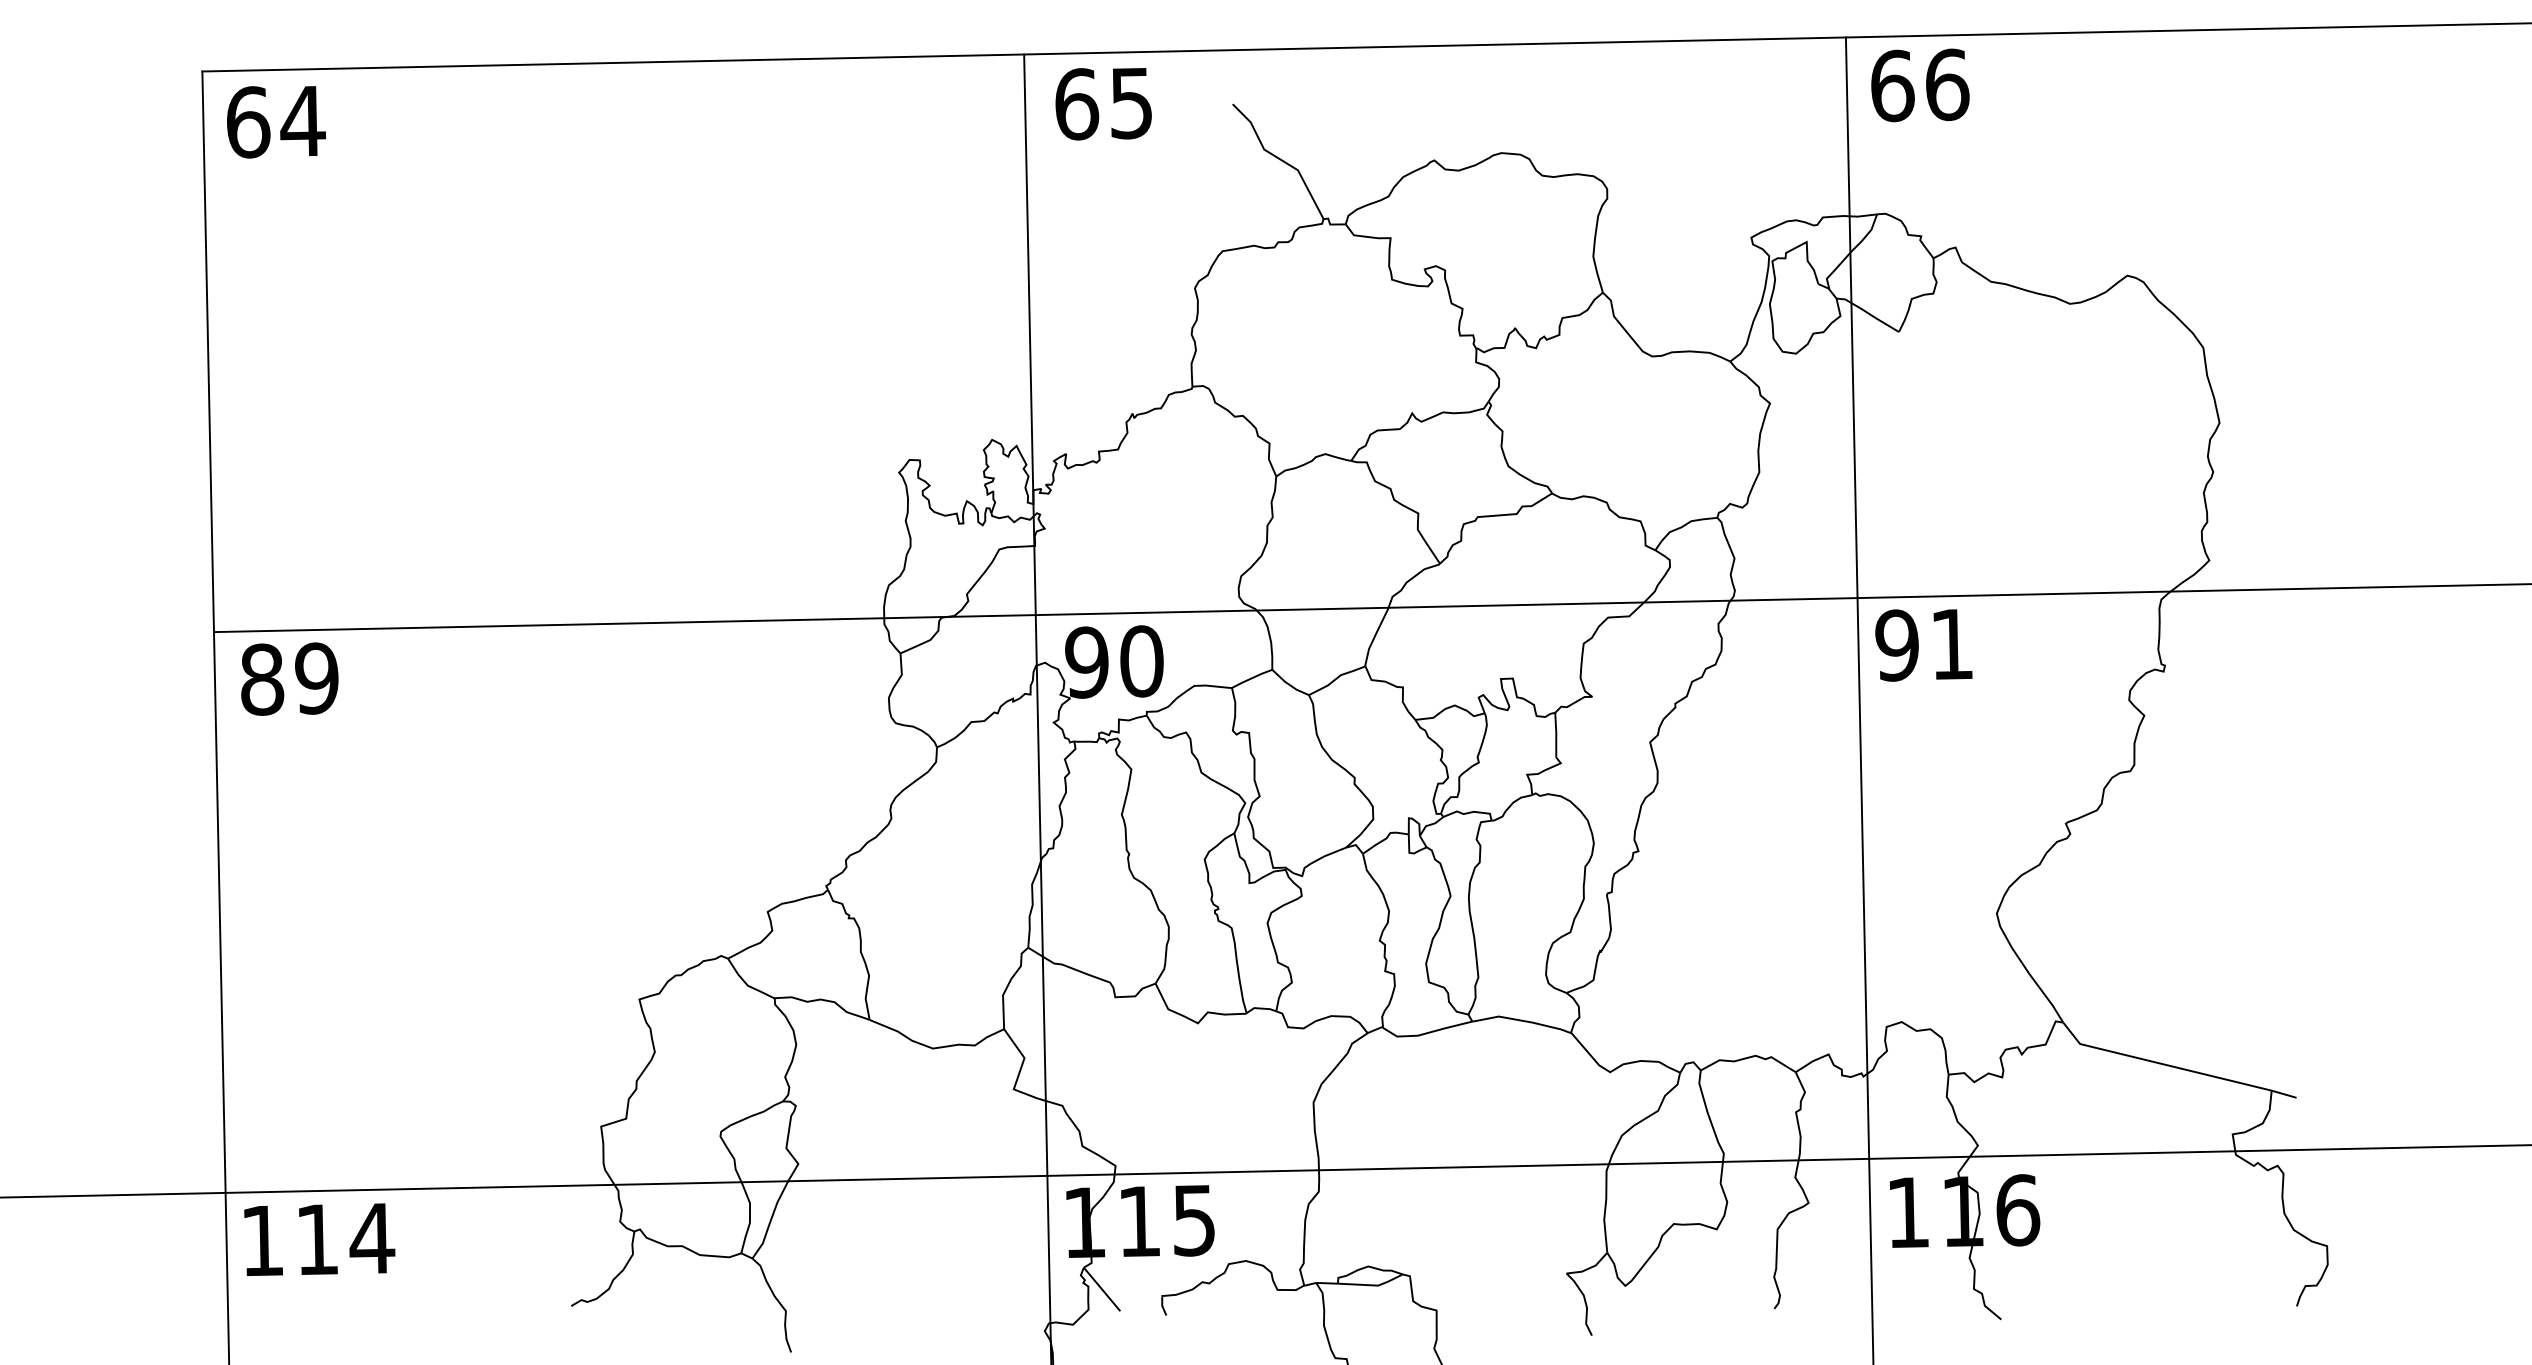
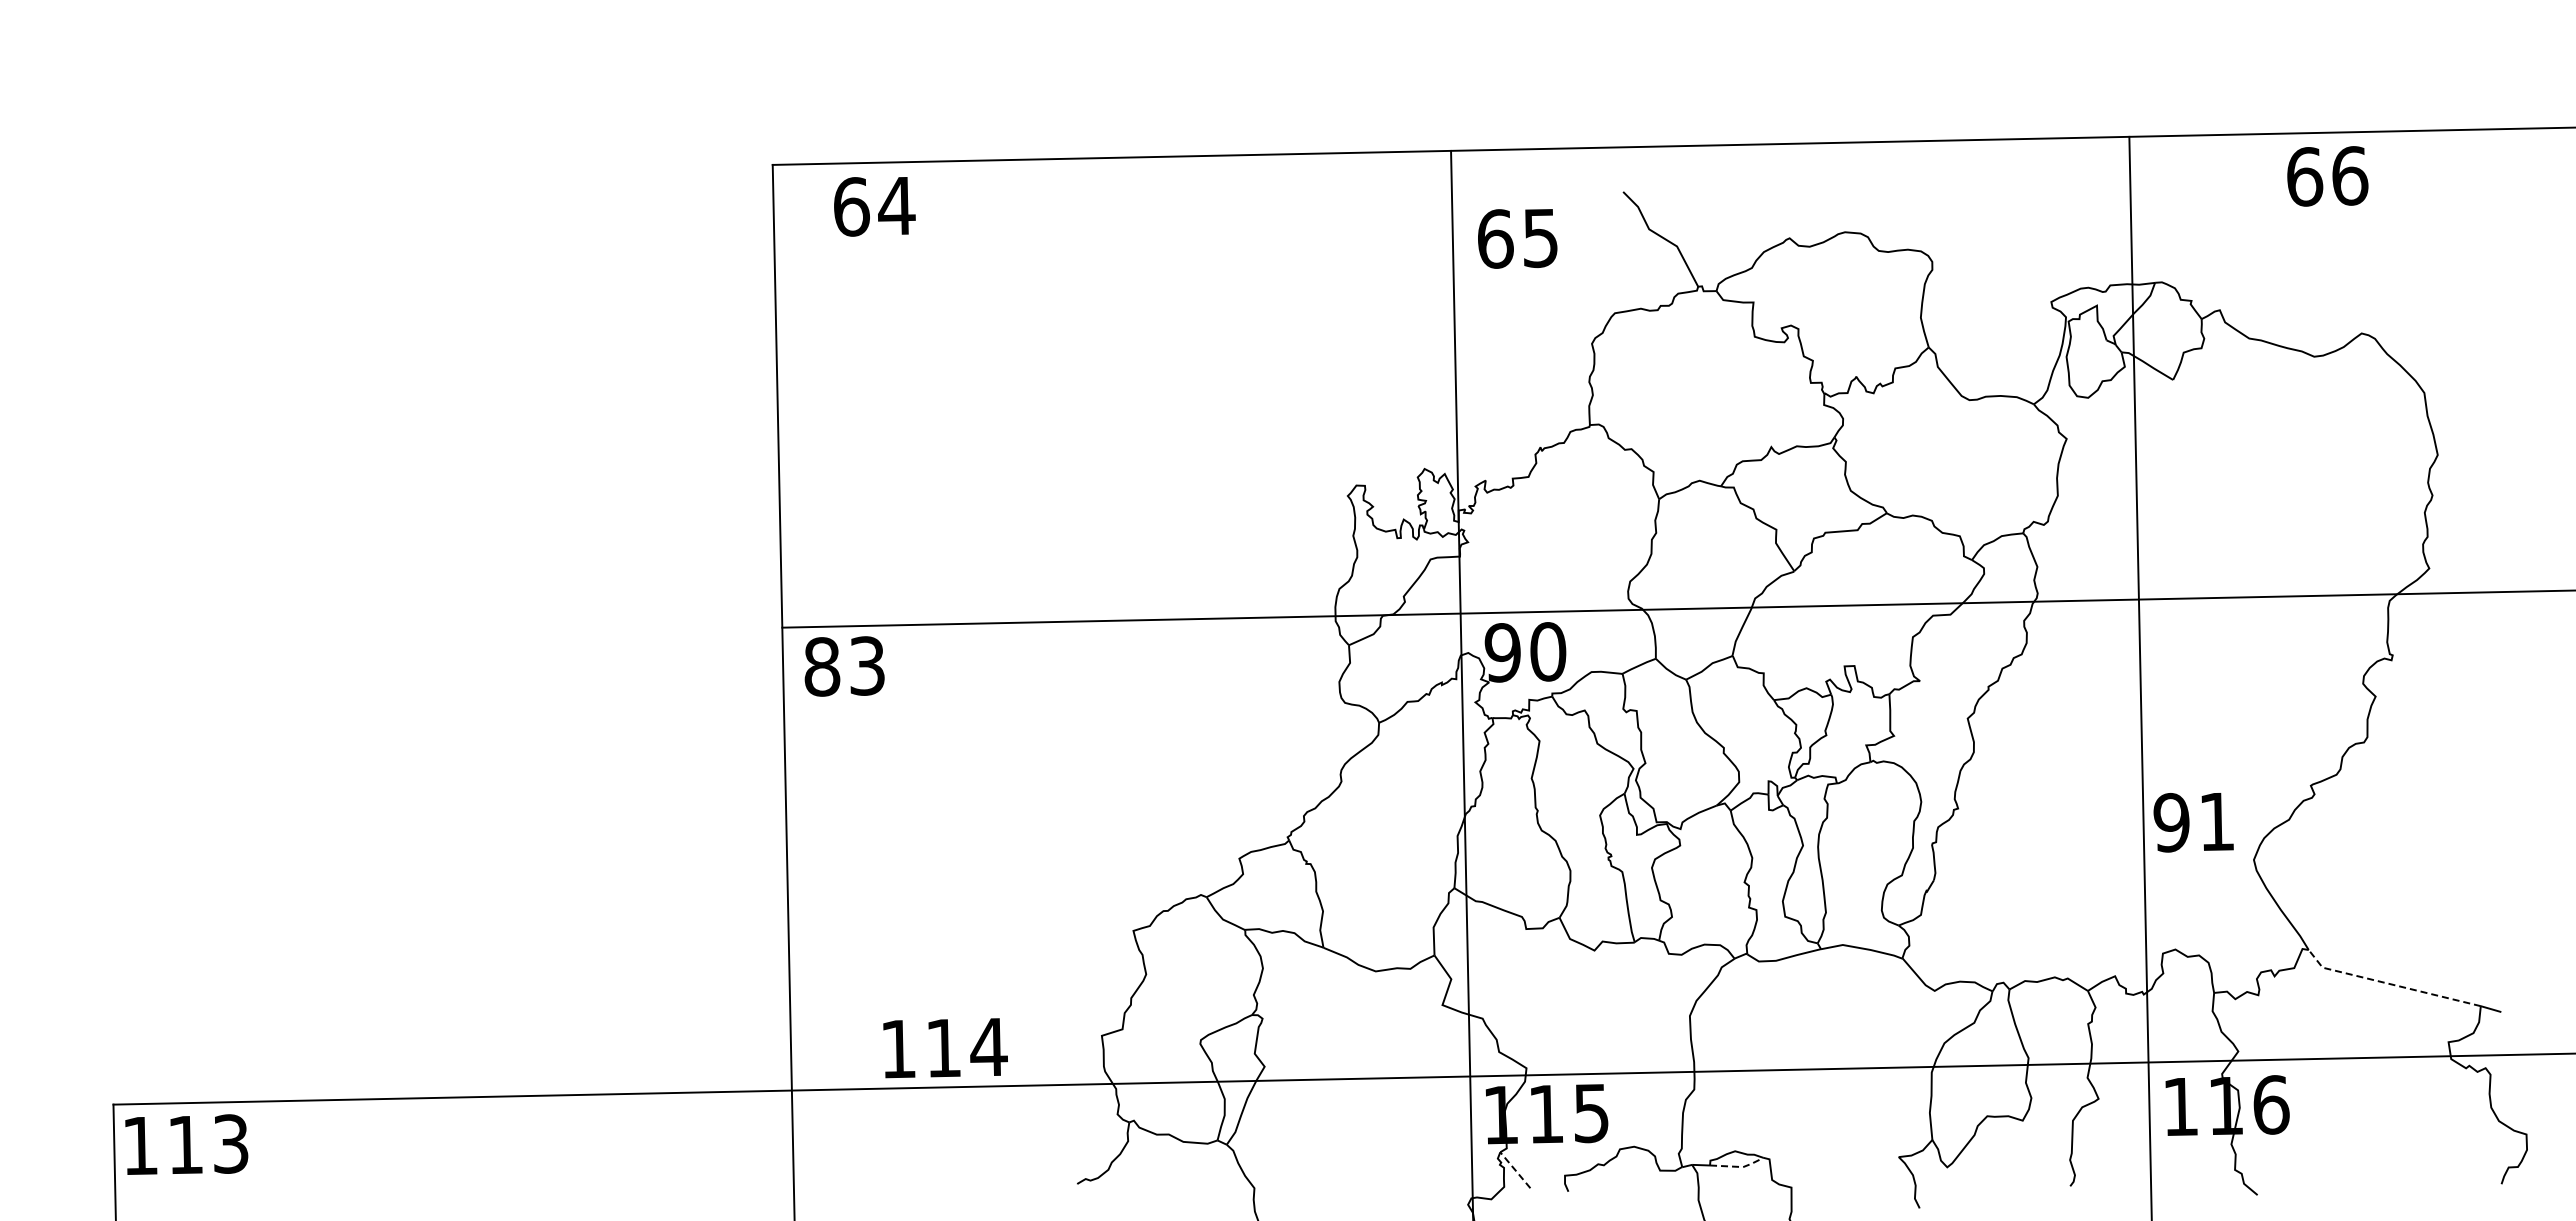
text: (1920, 85) -> (2327, 176), moved
text: (1103, 103) -> (1517, 238), moved
text: (275, 121) -> (874, 206), moved
text: (1923, 645) -> (2193, 822), moved
text: (317, 677) -> (867, 665), 89 -> 83
line: (2161, 1063) -> (2389, 983), solid -> dashed
text: (319, 1240) -> (945, 1048), moved
line: (1373, 1284) -> (1739, 1166), solid -> dashed
line: (1102, 1289) -> (1515, 1170), solid -> dashed

